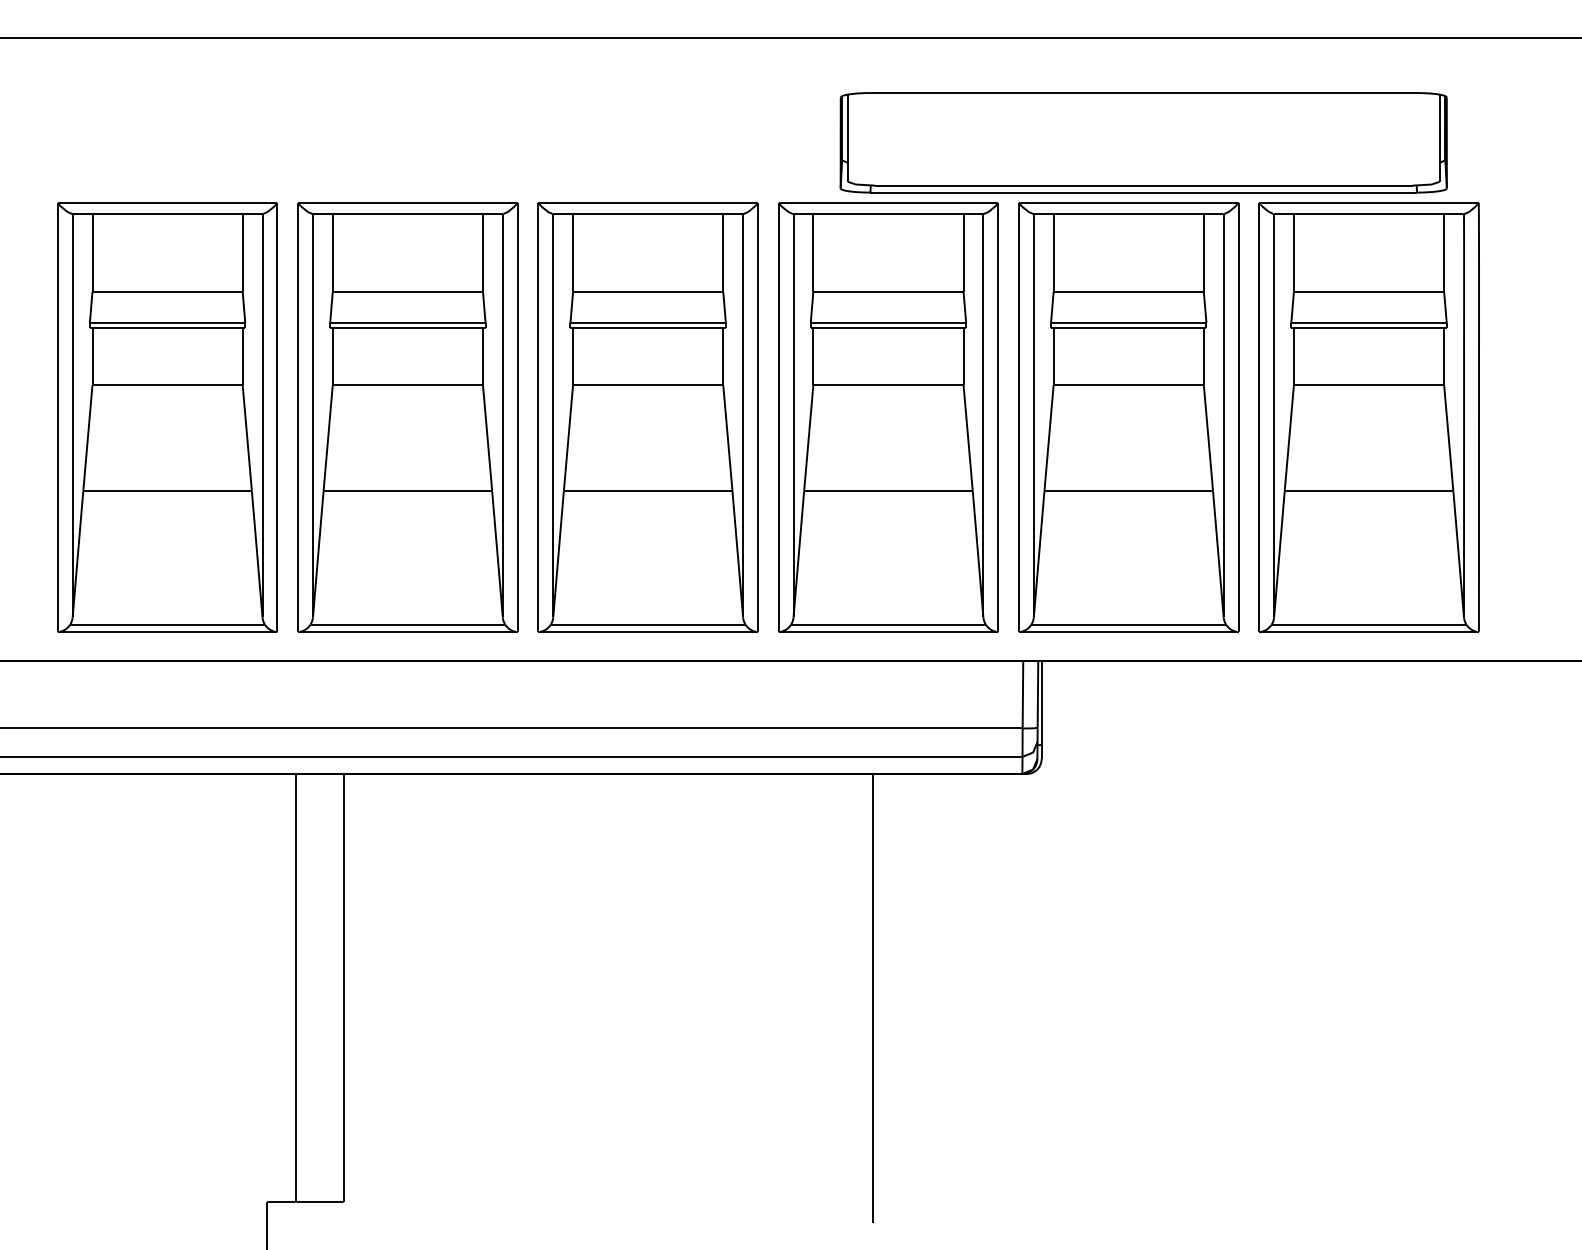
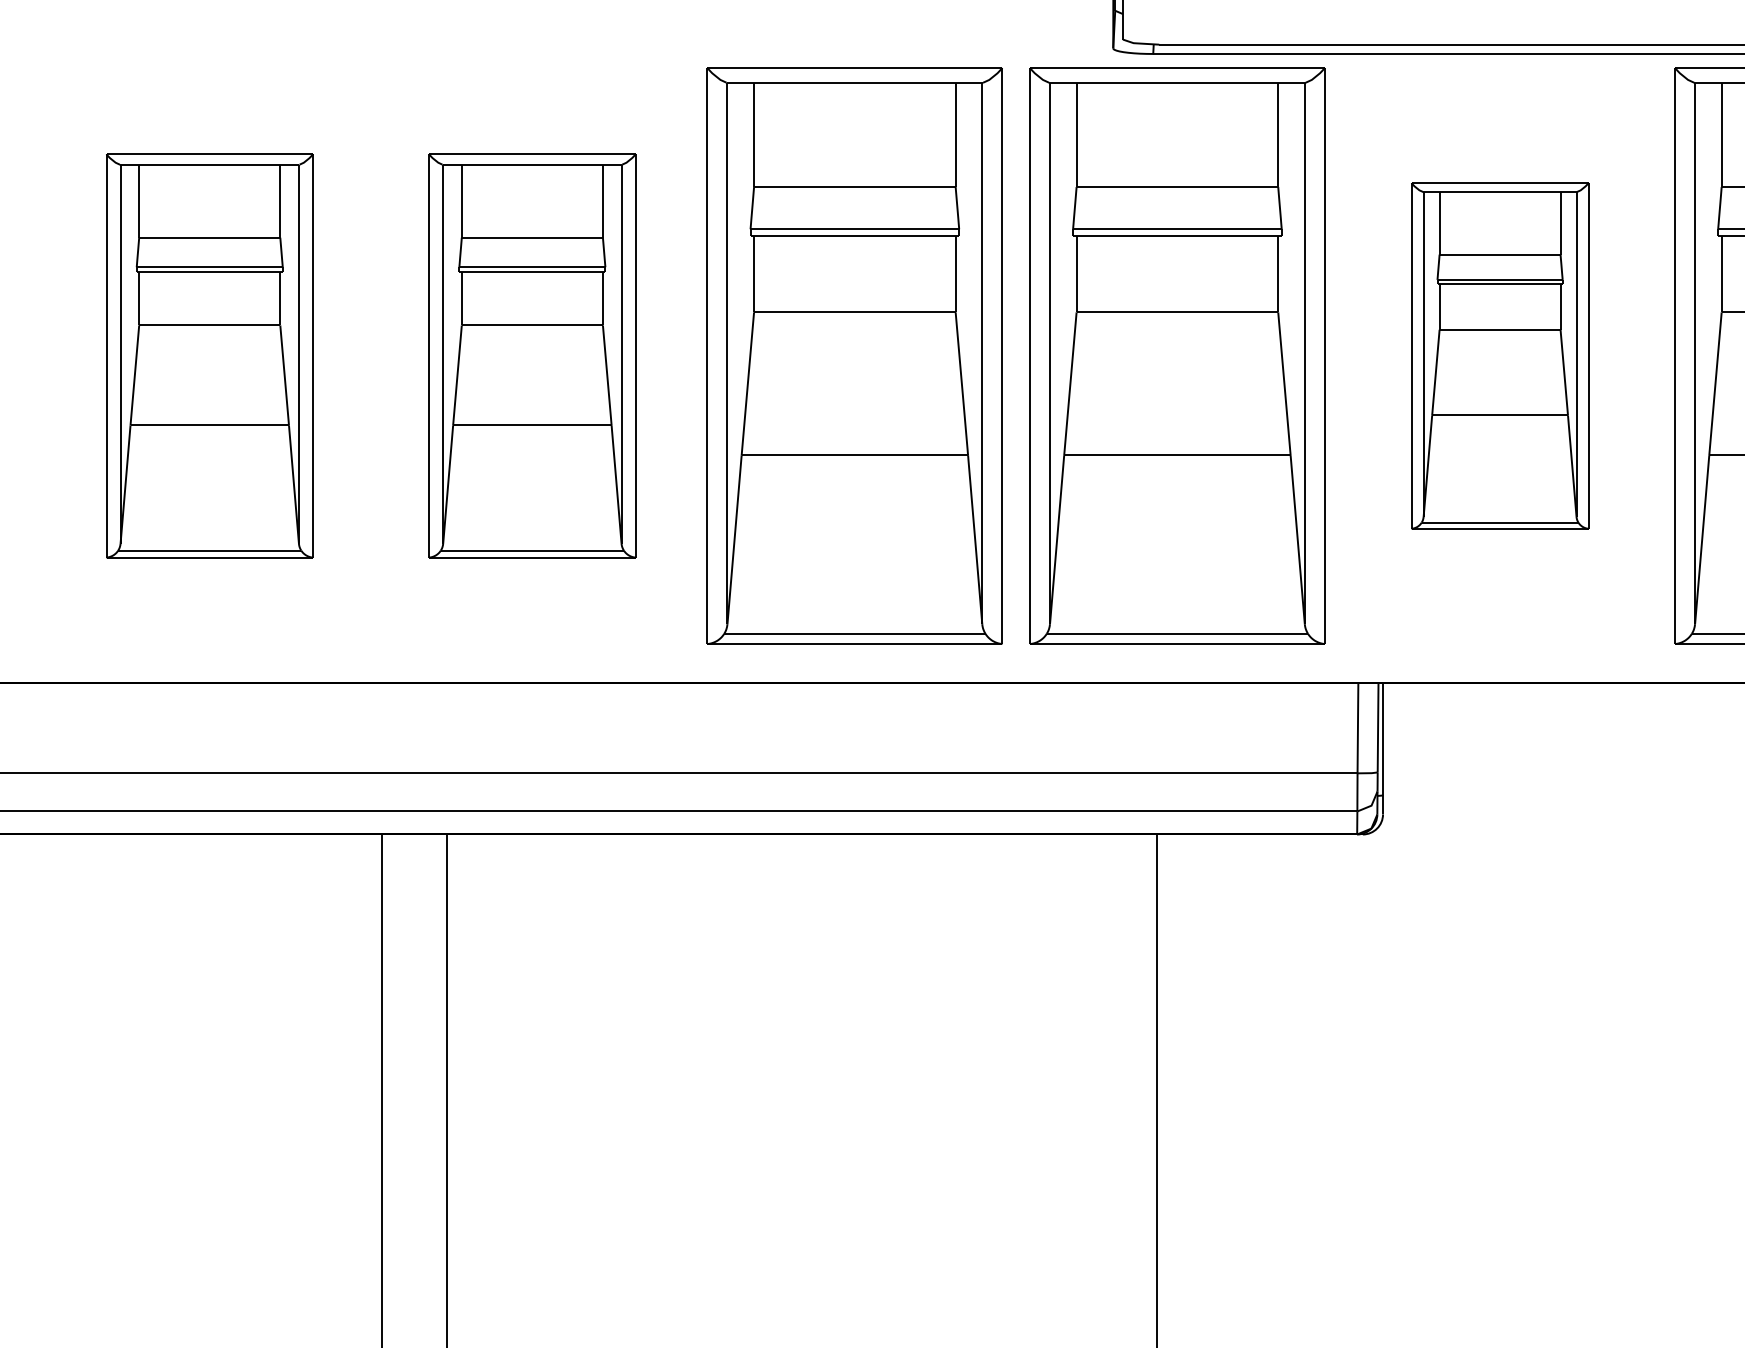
part: (167, 417) -> (209, 355), size x0.7
part: (407, 417) -> (531, 355), size x0.7
part: (1128, 417) -> (1499, 355), size x0.6

